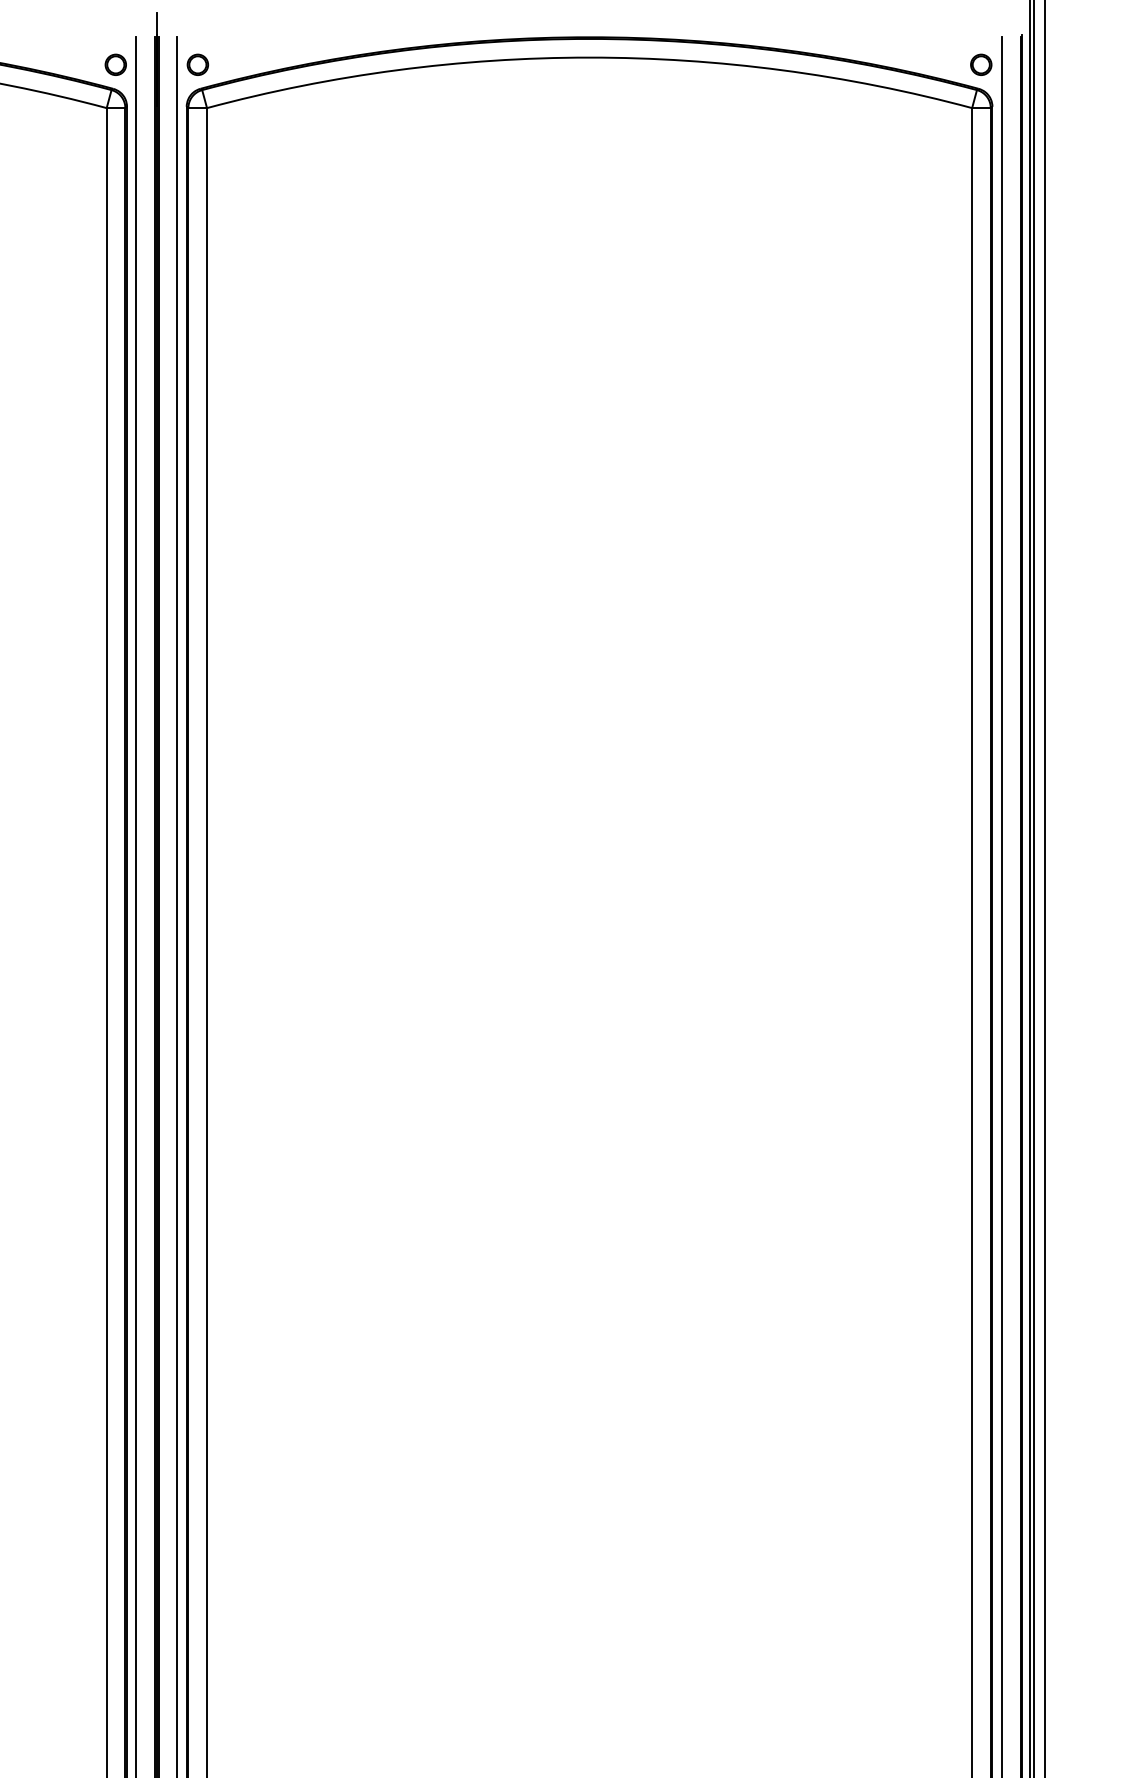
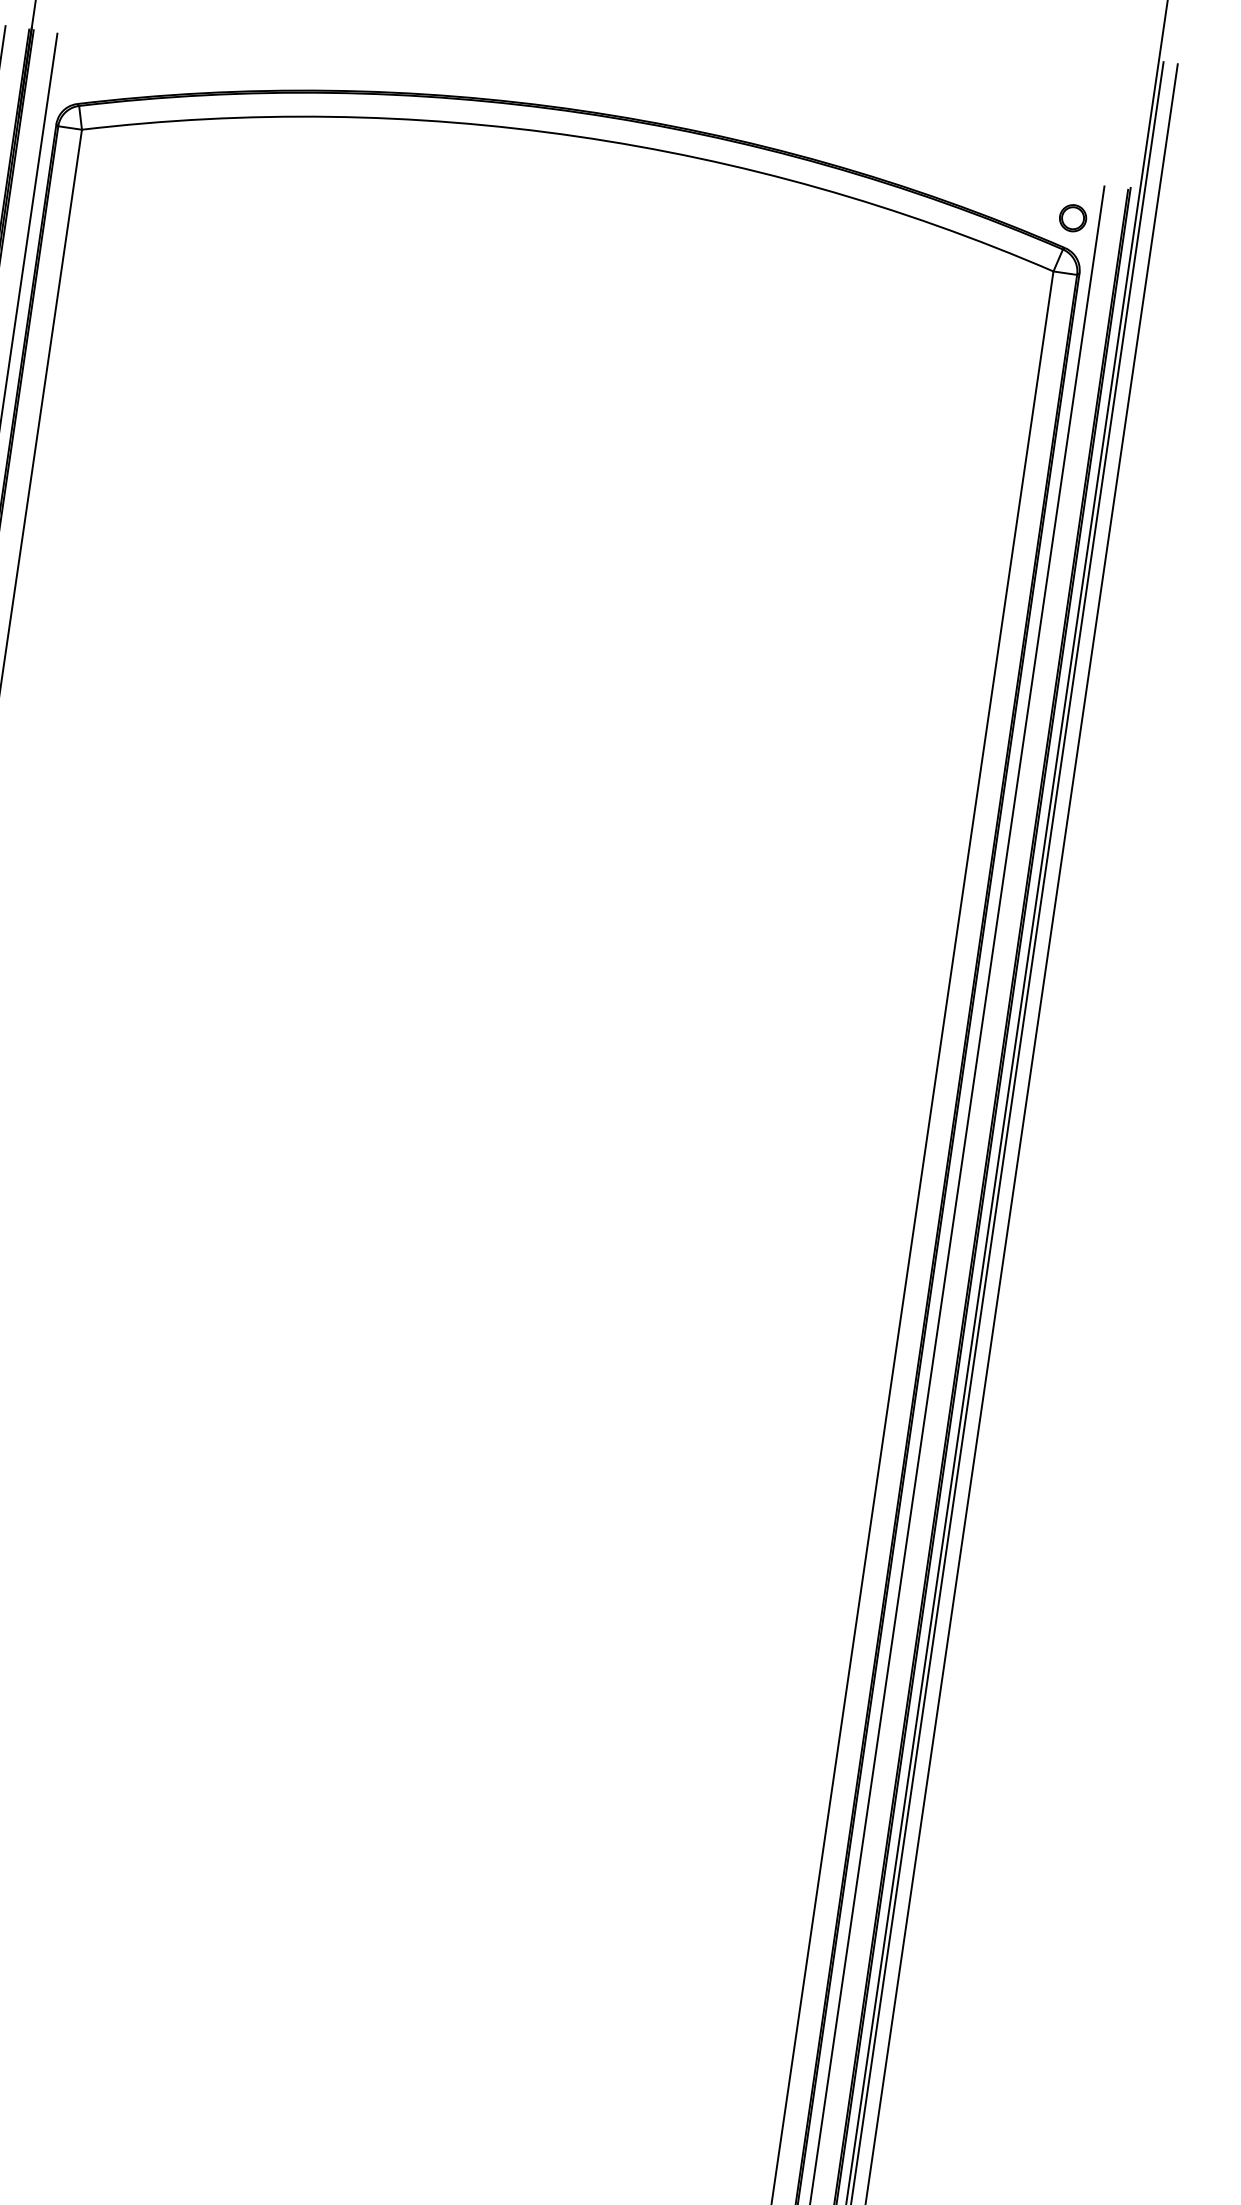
part: (197, 64) -> (77, 72), removed

